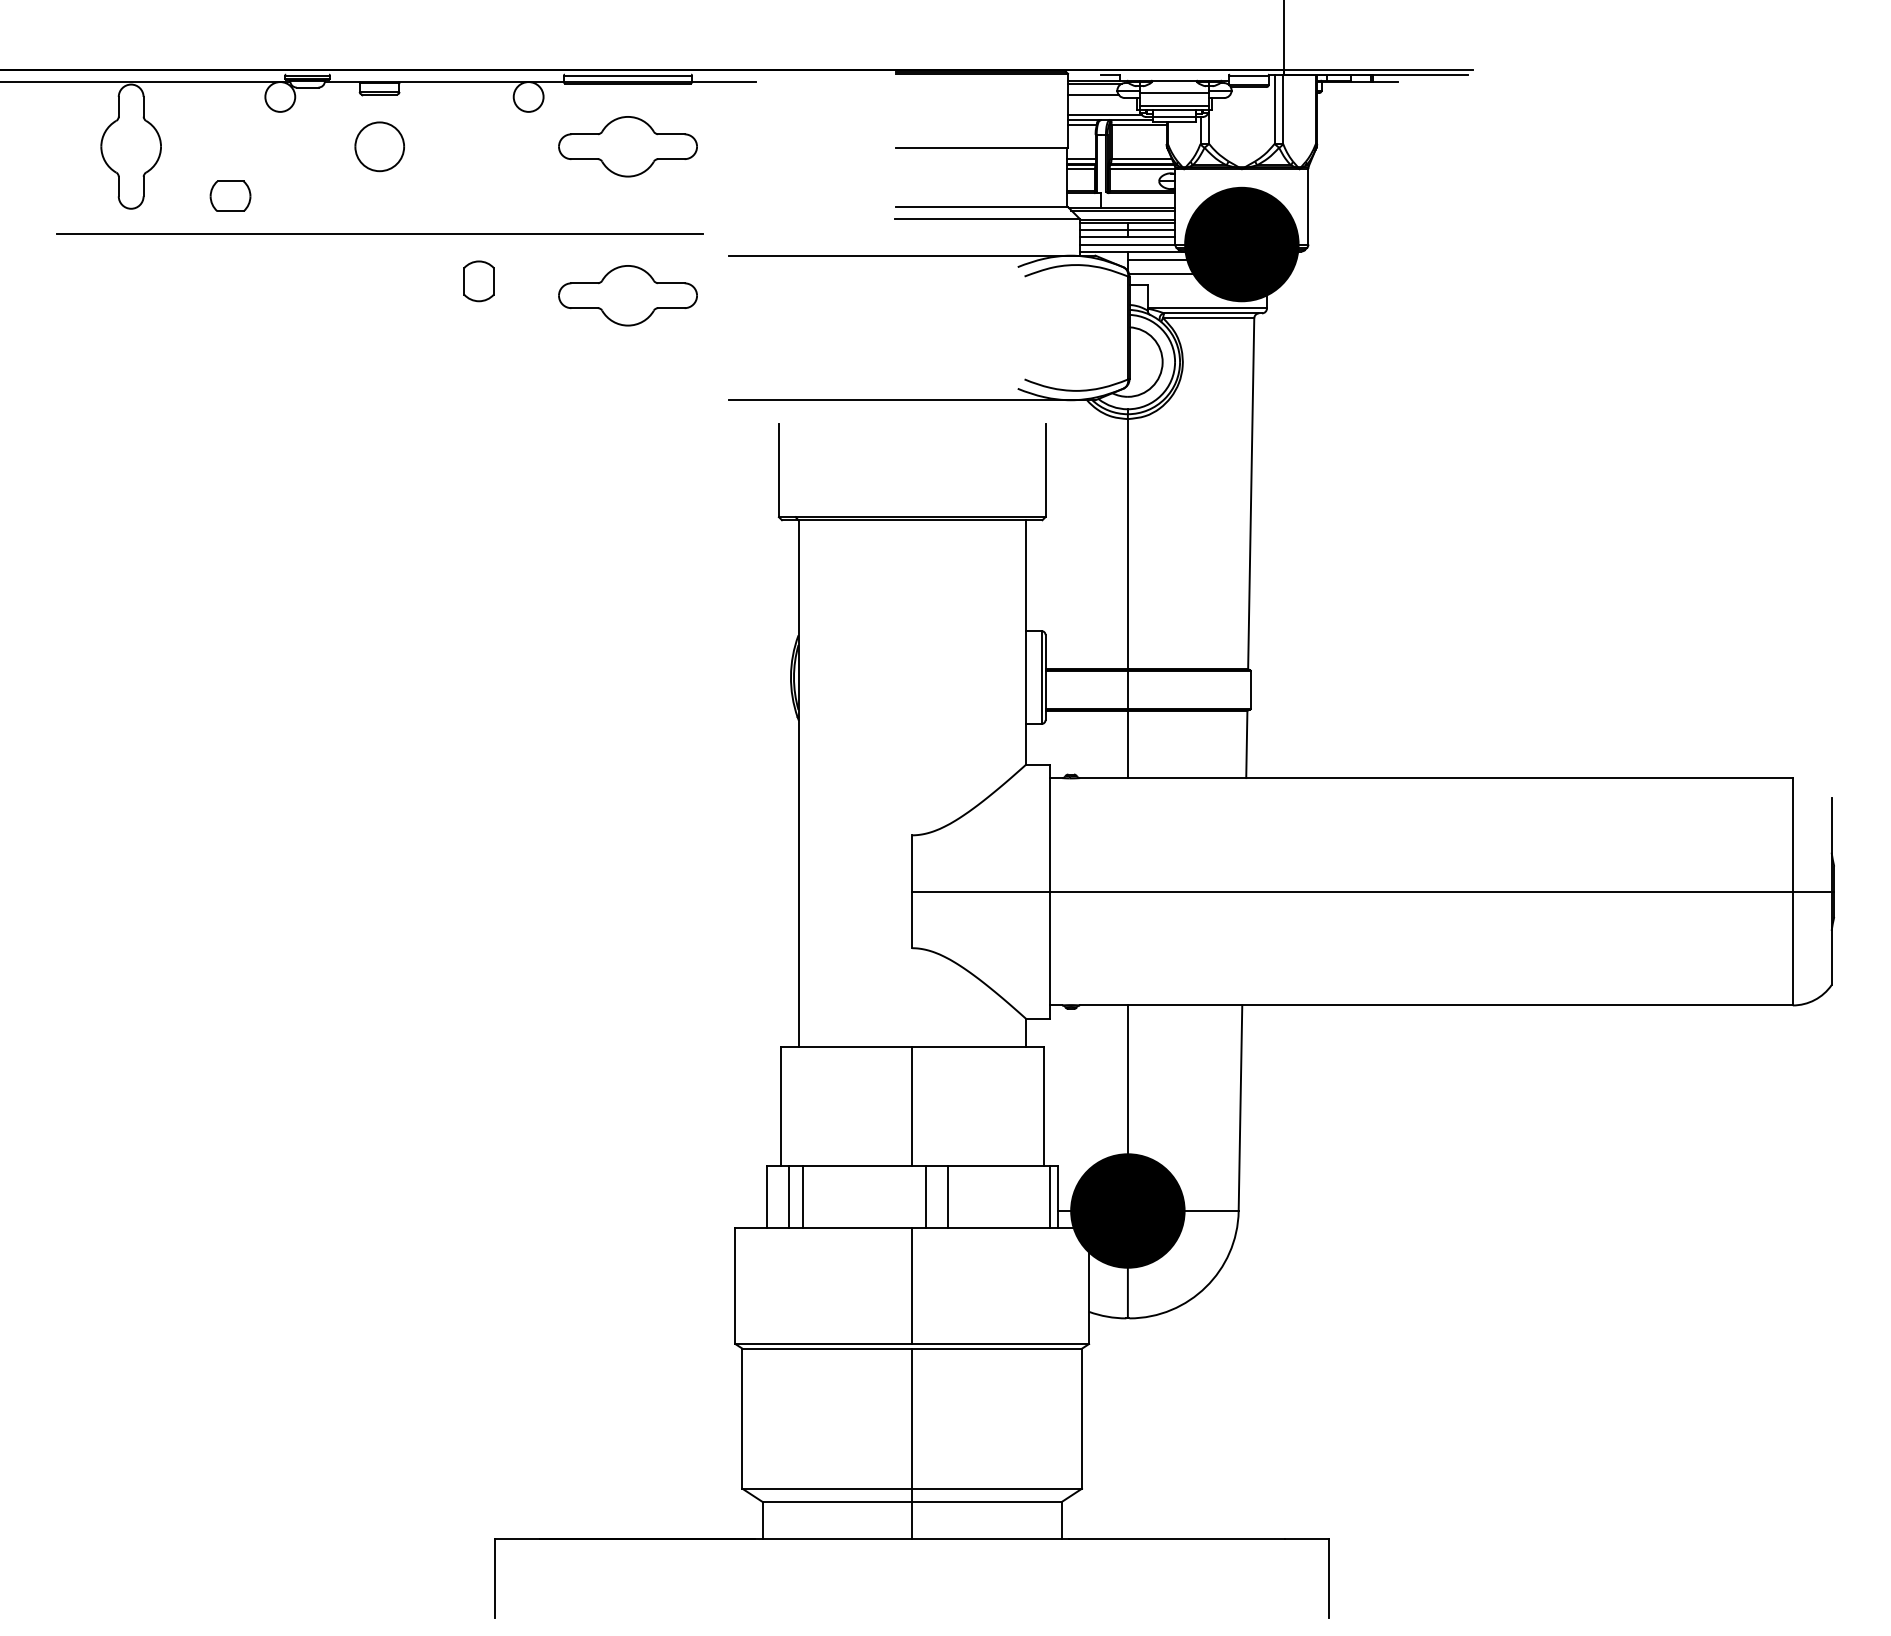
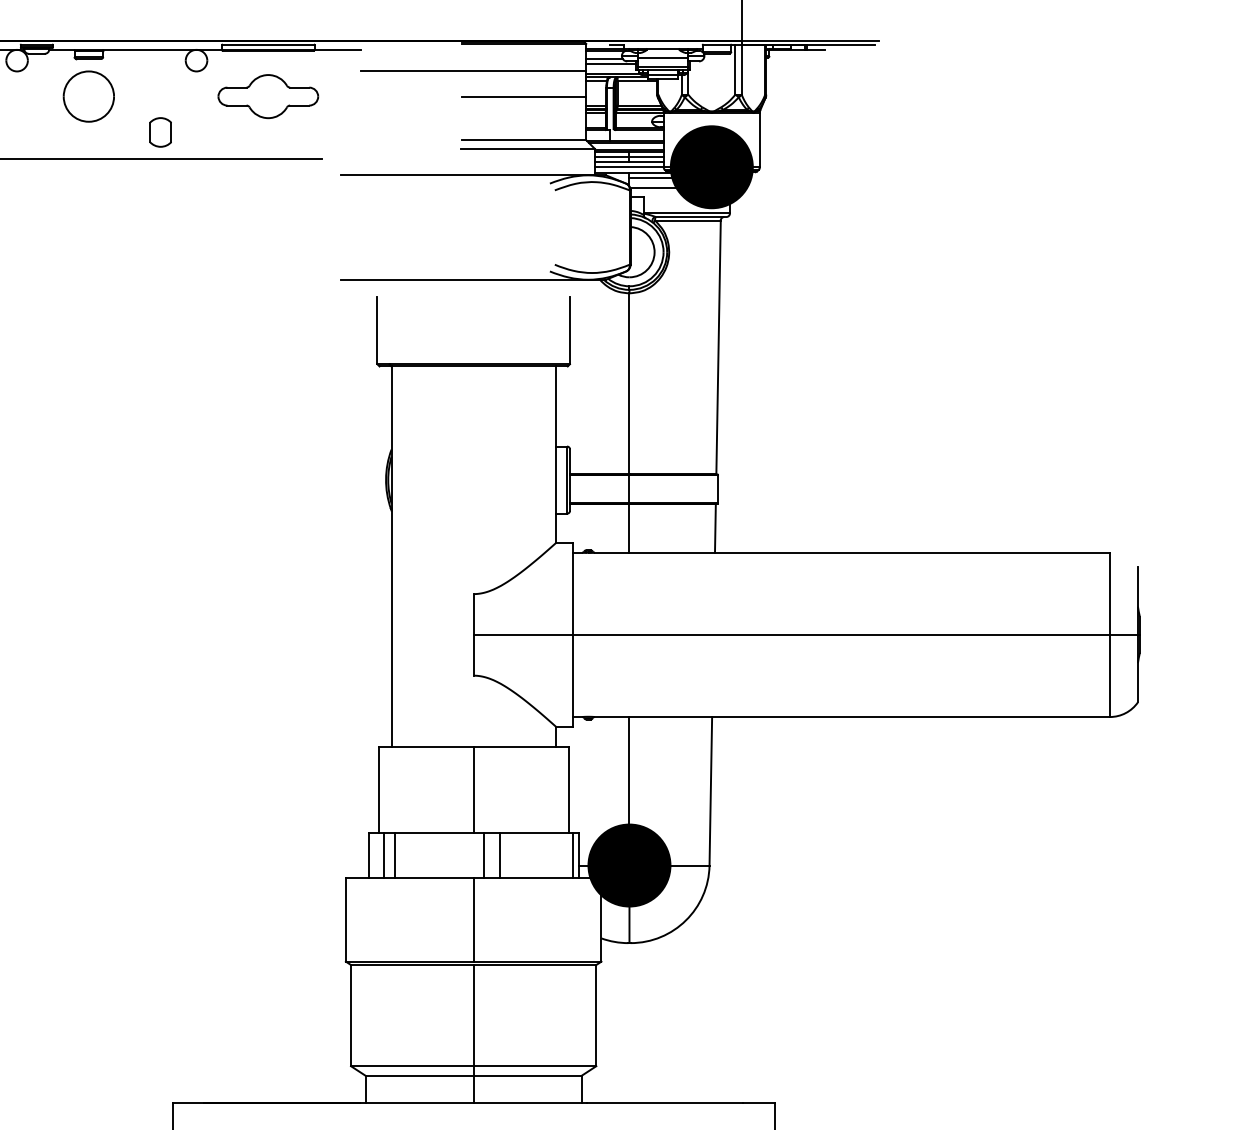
line: (1102, 101) -> (611, 63), added
line: (912, 110) -> (473, 70), added
part: (379, 146) -> (88, 96), size x1.43
part: (478, 281) -> (160, 132), moved
part: (627, 295) -> (267, 204), removed

